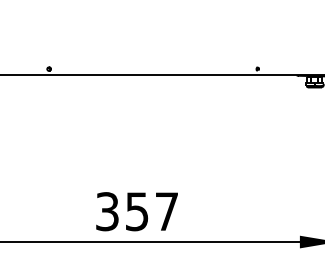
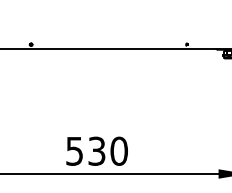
text: (137, 211) -> (97, 151), 357 -> 530

